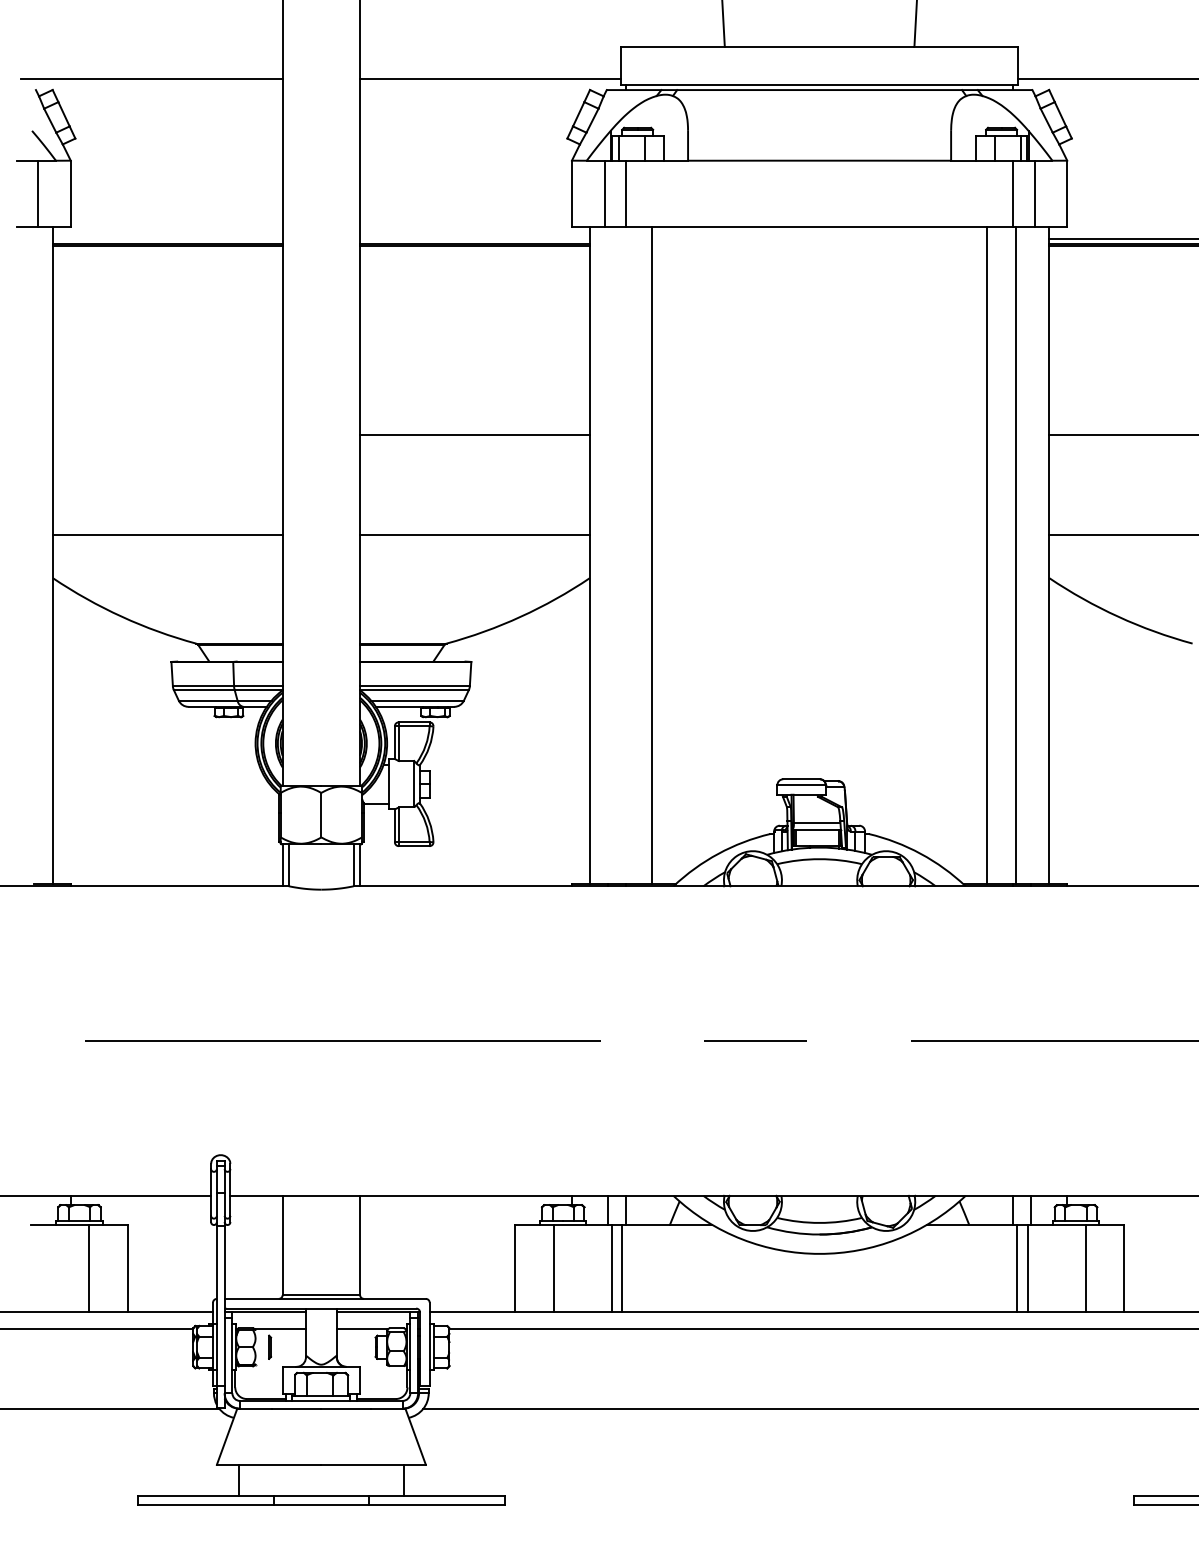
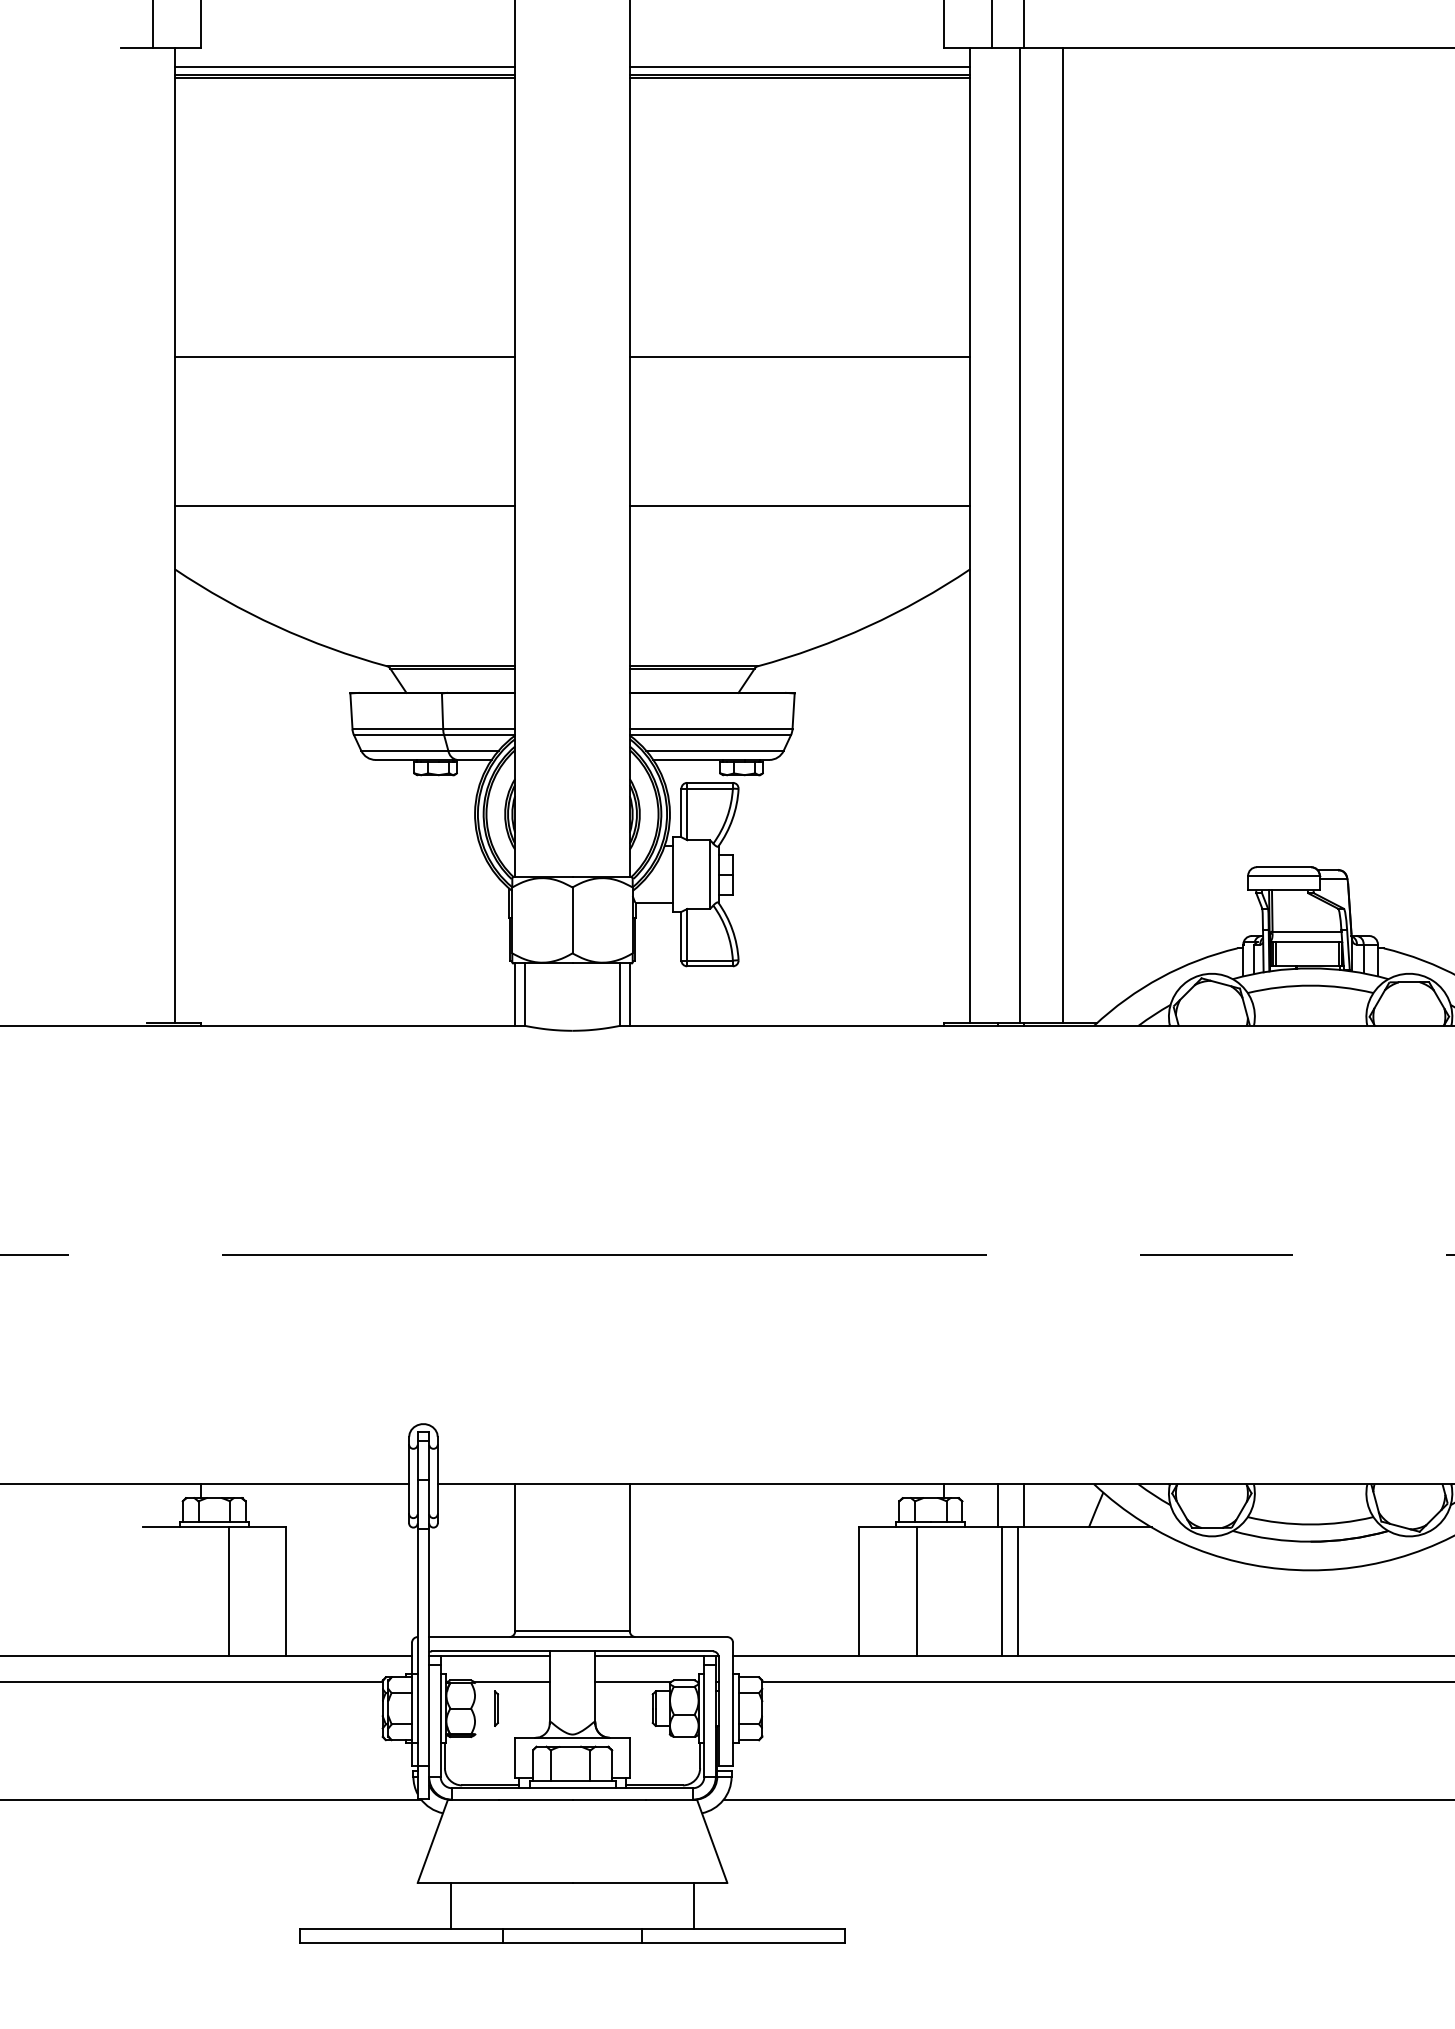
line: (167, 238) -> (344, 66), added
line: (474, 238) -> (799, 66), added
line: (167, 435) -> (344, 357), added
line: (623, 555) -> (1020, 535), added

